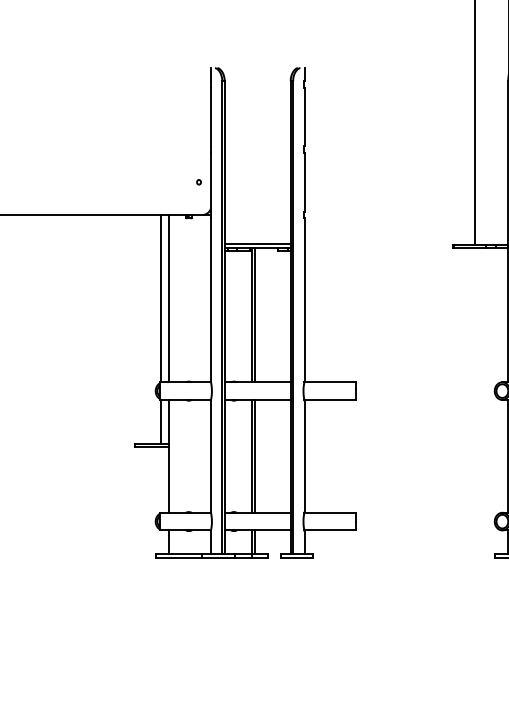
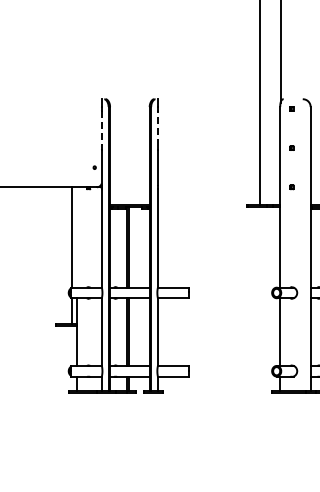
line: (210, 116) -> (101, 128), solid -> dashed
line: (305, 116) -> (158, 128), solid -> dashed
line: (168, 298) -> (76, 237), removed

